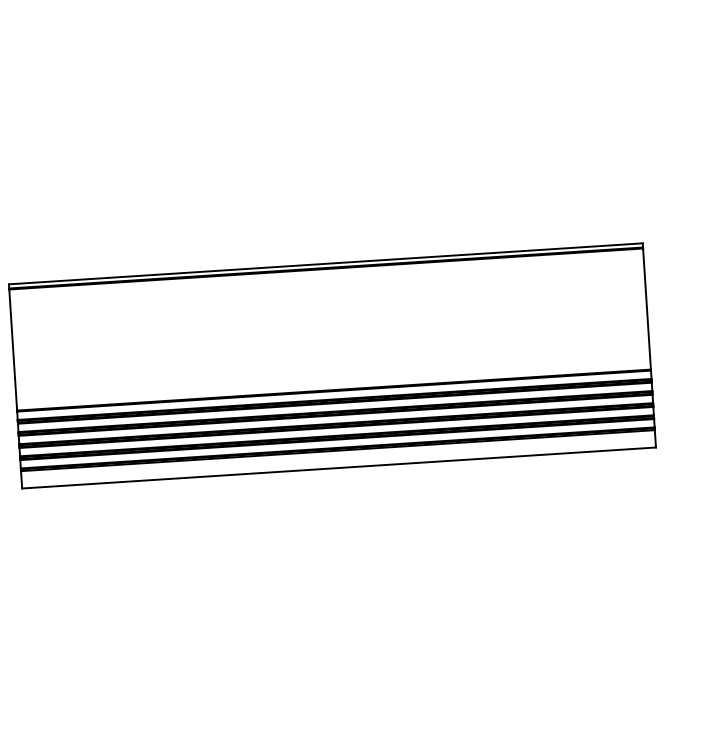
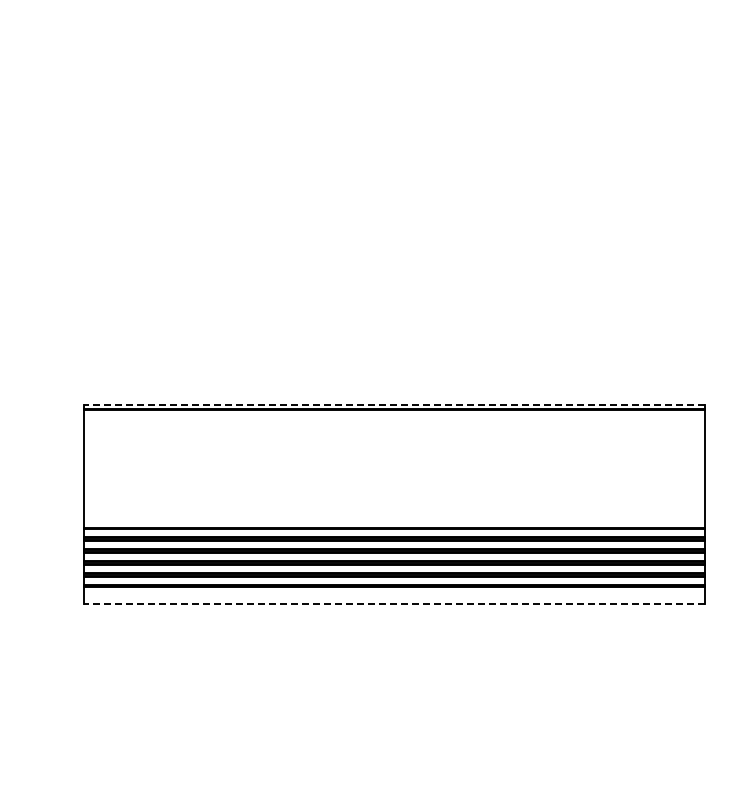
line: (325, 263) -> (394, 404), solid -> dashed
line: (338, 468) -> (394, 604), solid -> dashed

